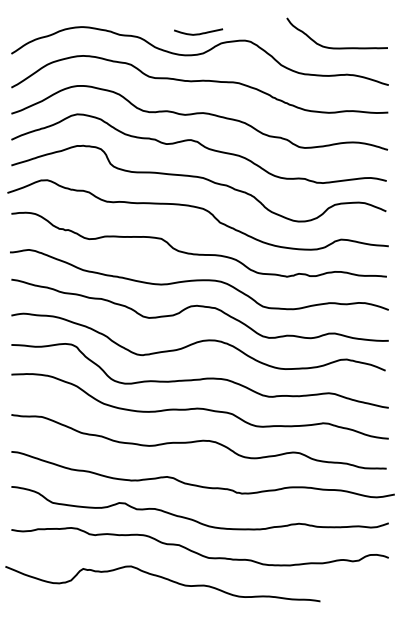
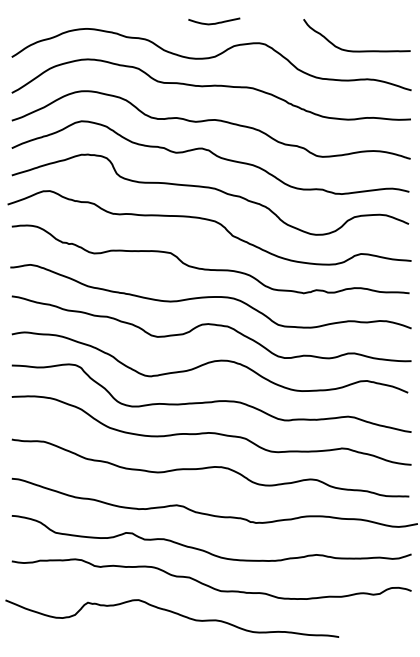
curve: (198, 33) -> (214, 22), moved

